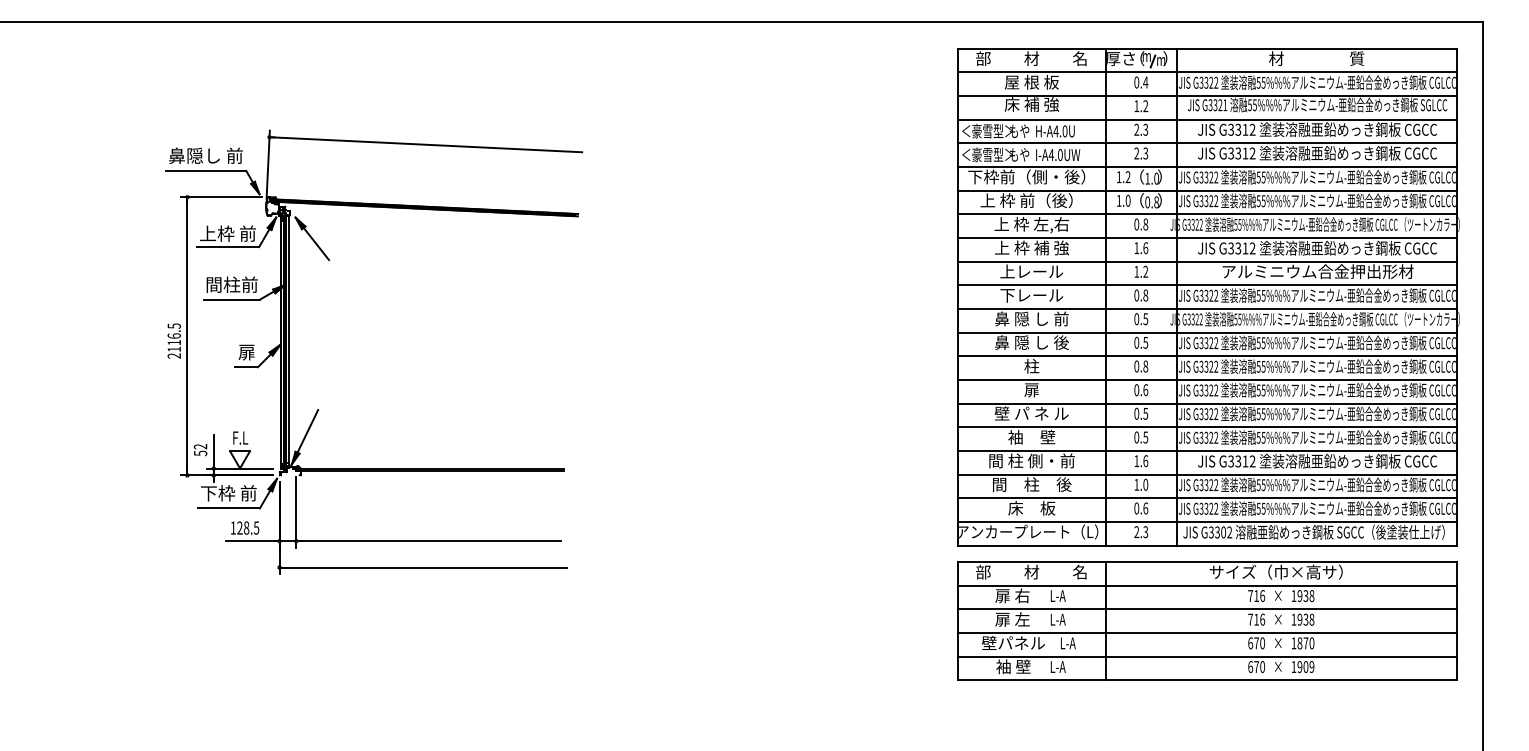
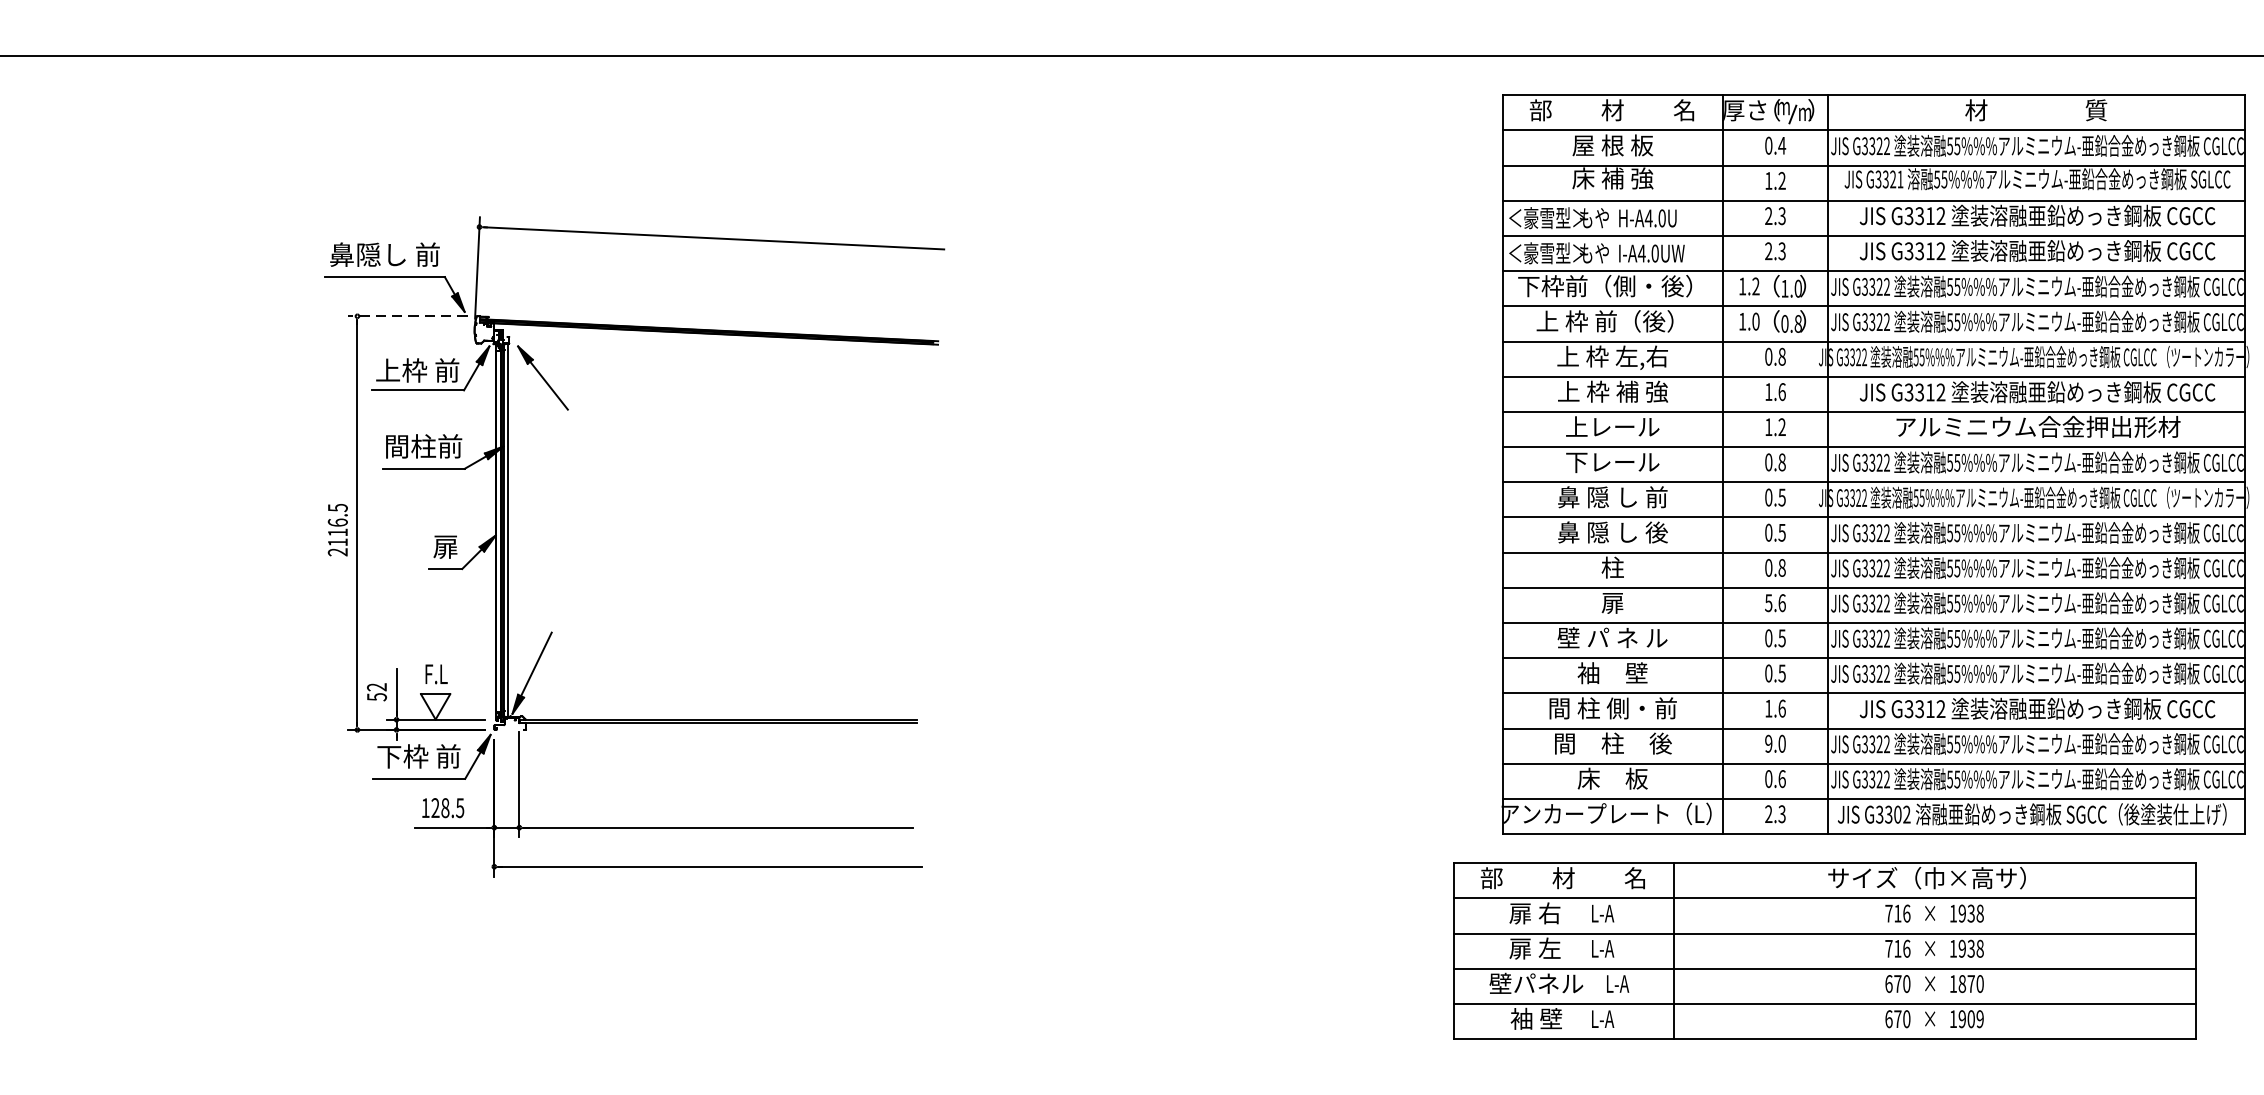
line: (220, 197) -> (406, 316), solid -> dashed
text: (1136, 389) -> (1768, 602), 0.6 -> 5.6
text: (1136, 484) -> (1768, 743), 1.0 -> 9.0
part: (1207, 620) -> (1824, 950), moved

